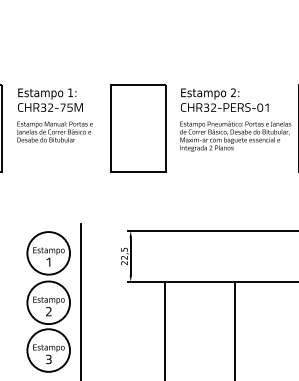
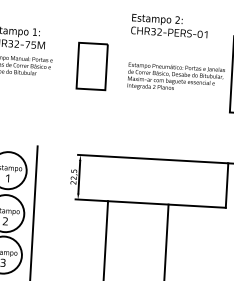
text: (224, 99) -> (169, 25), moved
part: (138, 128) -> (92, 66), size x0.6

